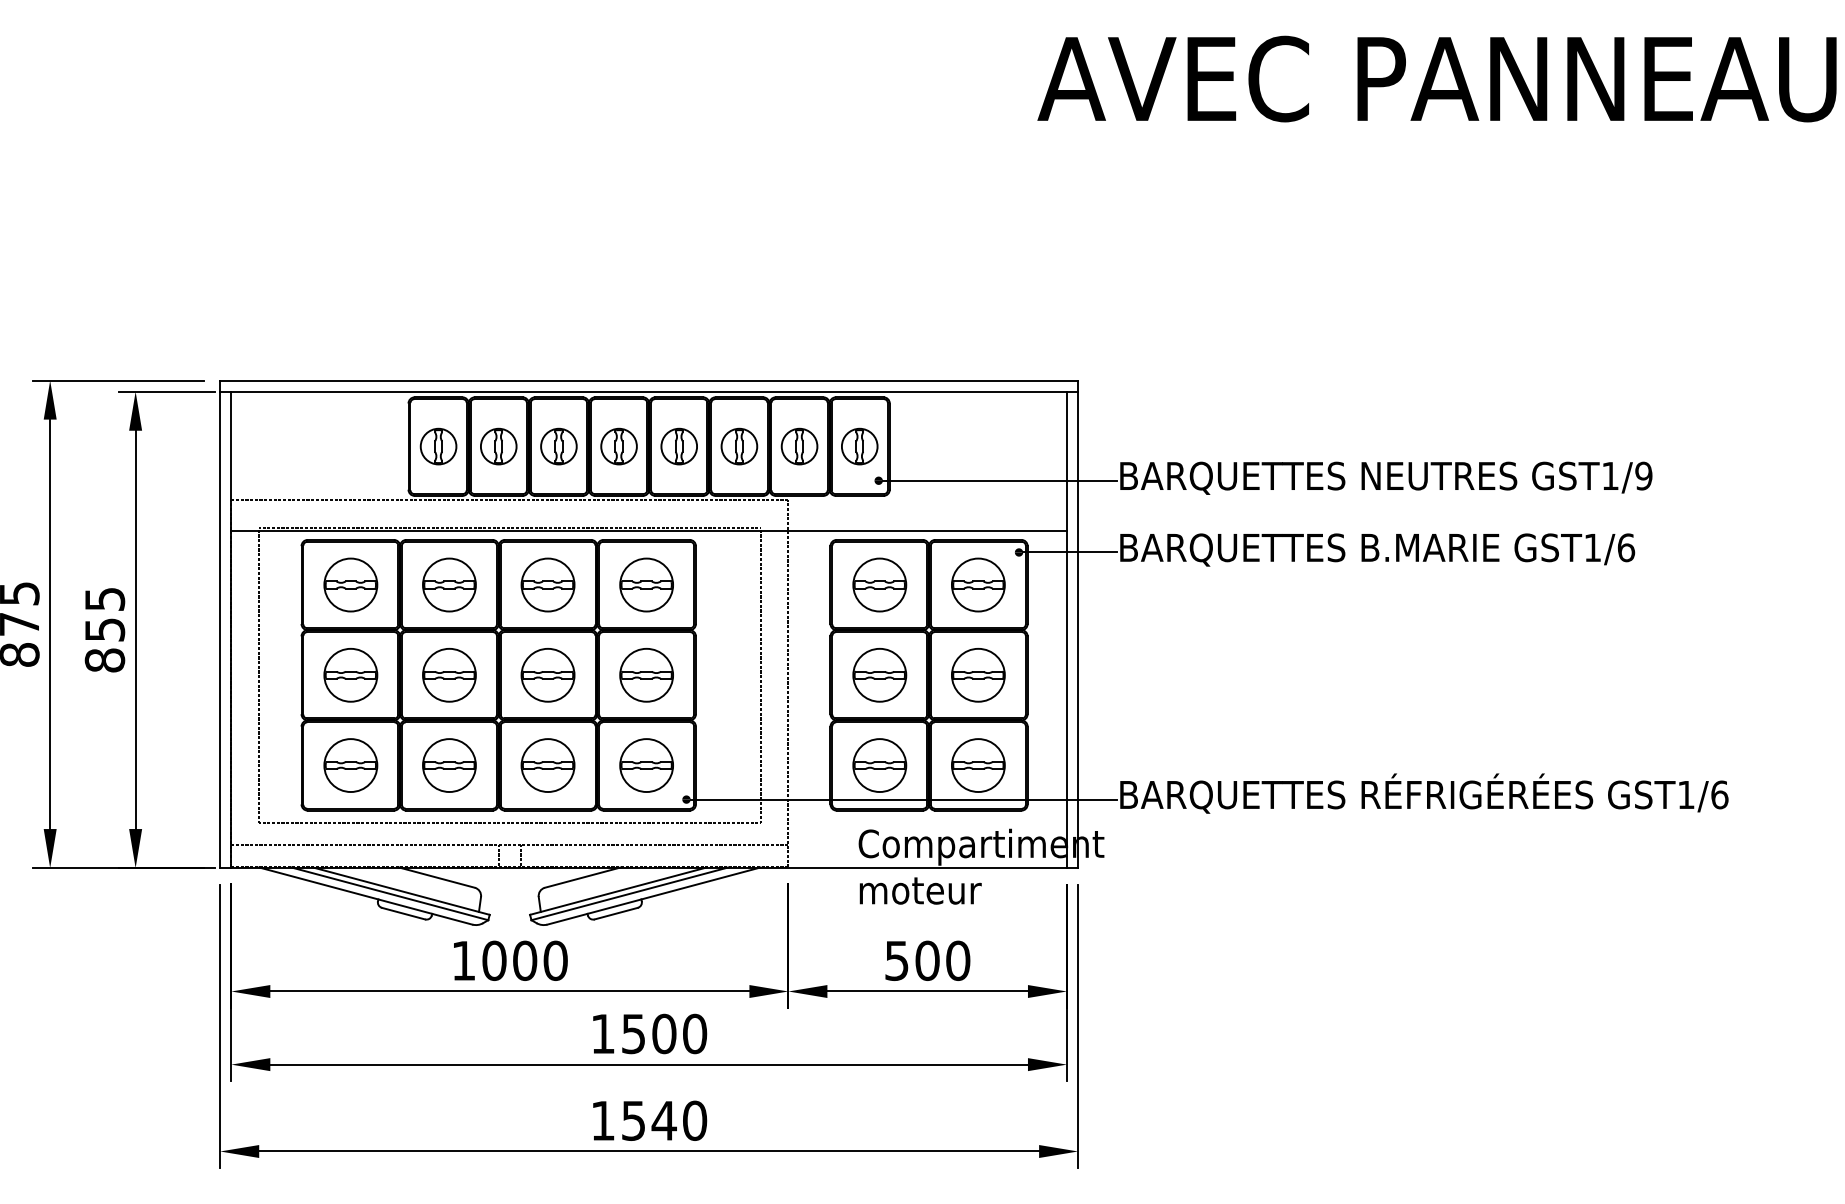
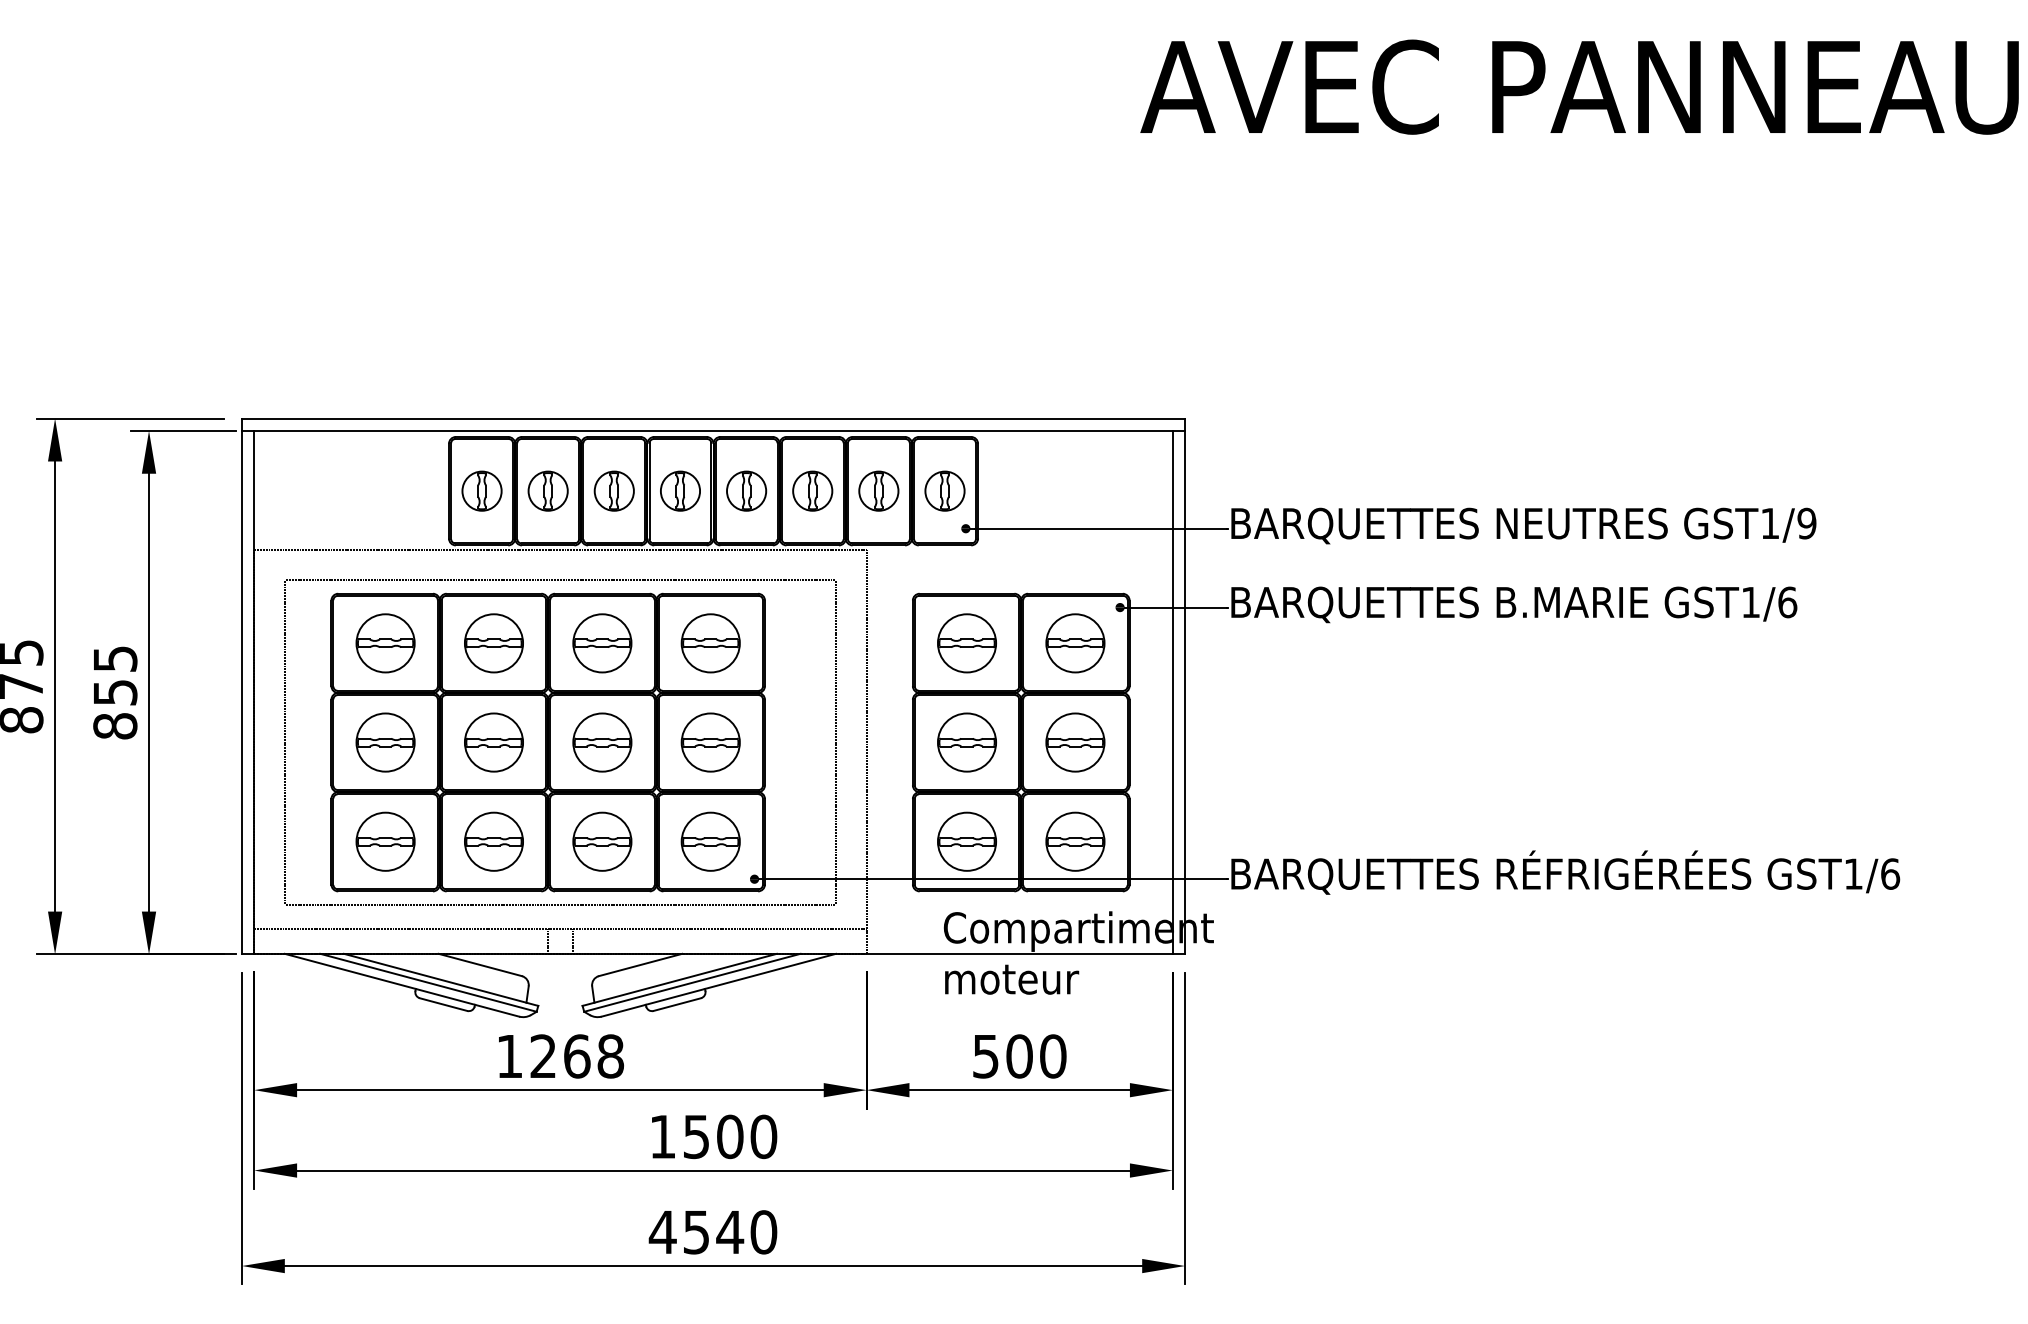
line: (649, 530) -> (713, 583), removed
text: (525, 960) -> (577, 1056), 1000 -> 1268
text: (602, 1120) -> (662, 1232), 1540 -> 4540

